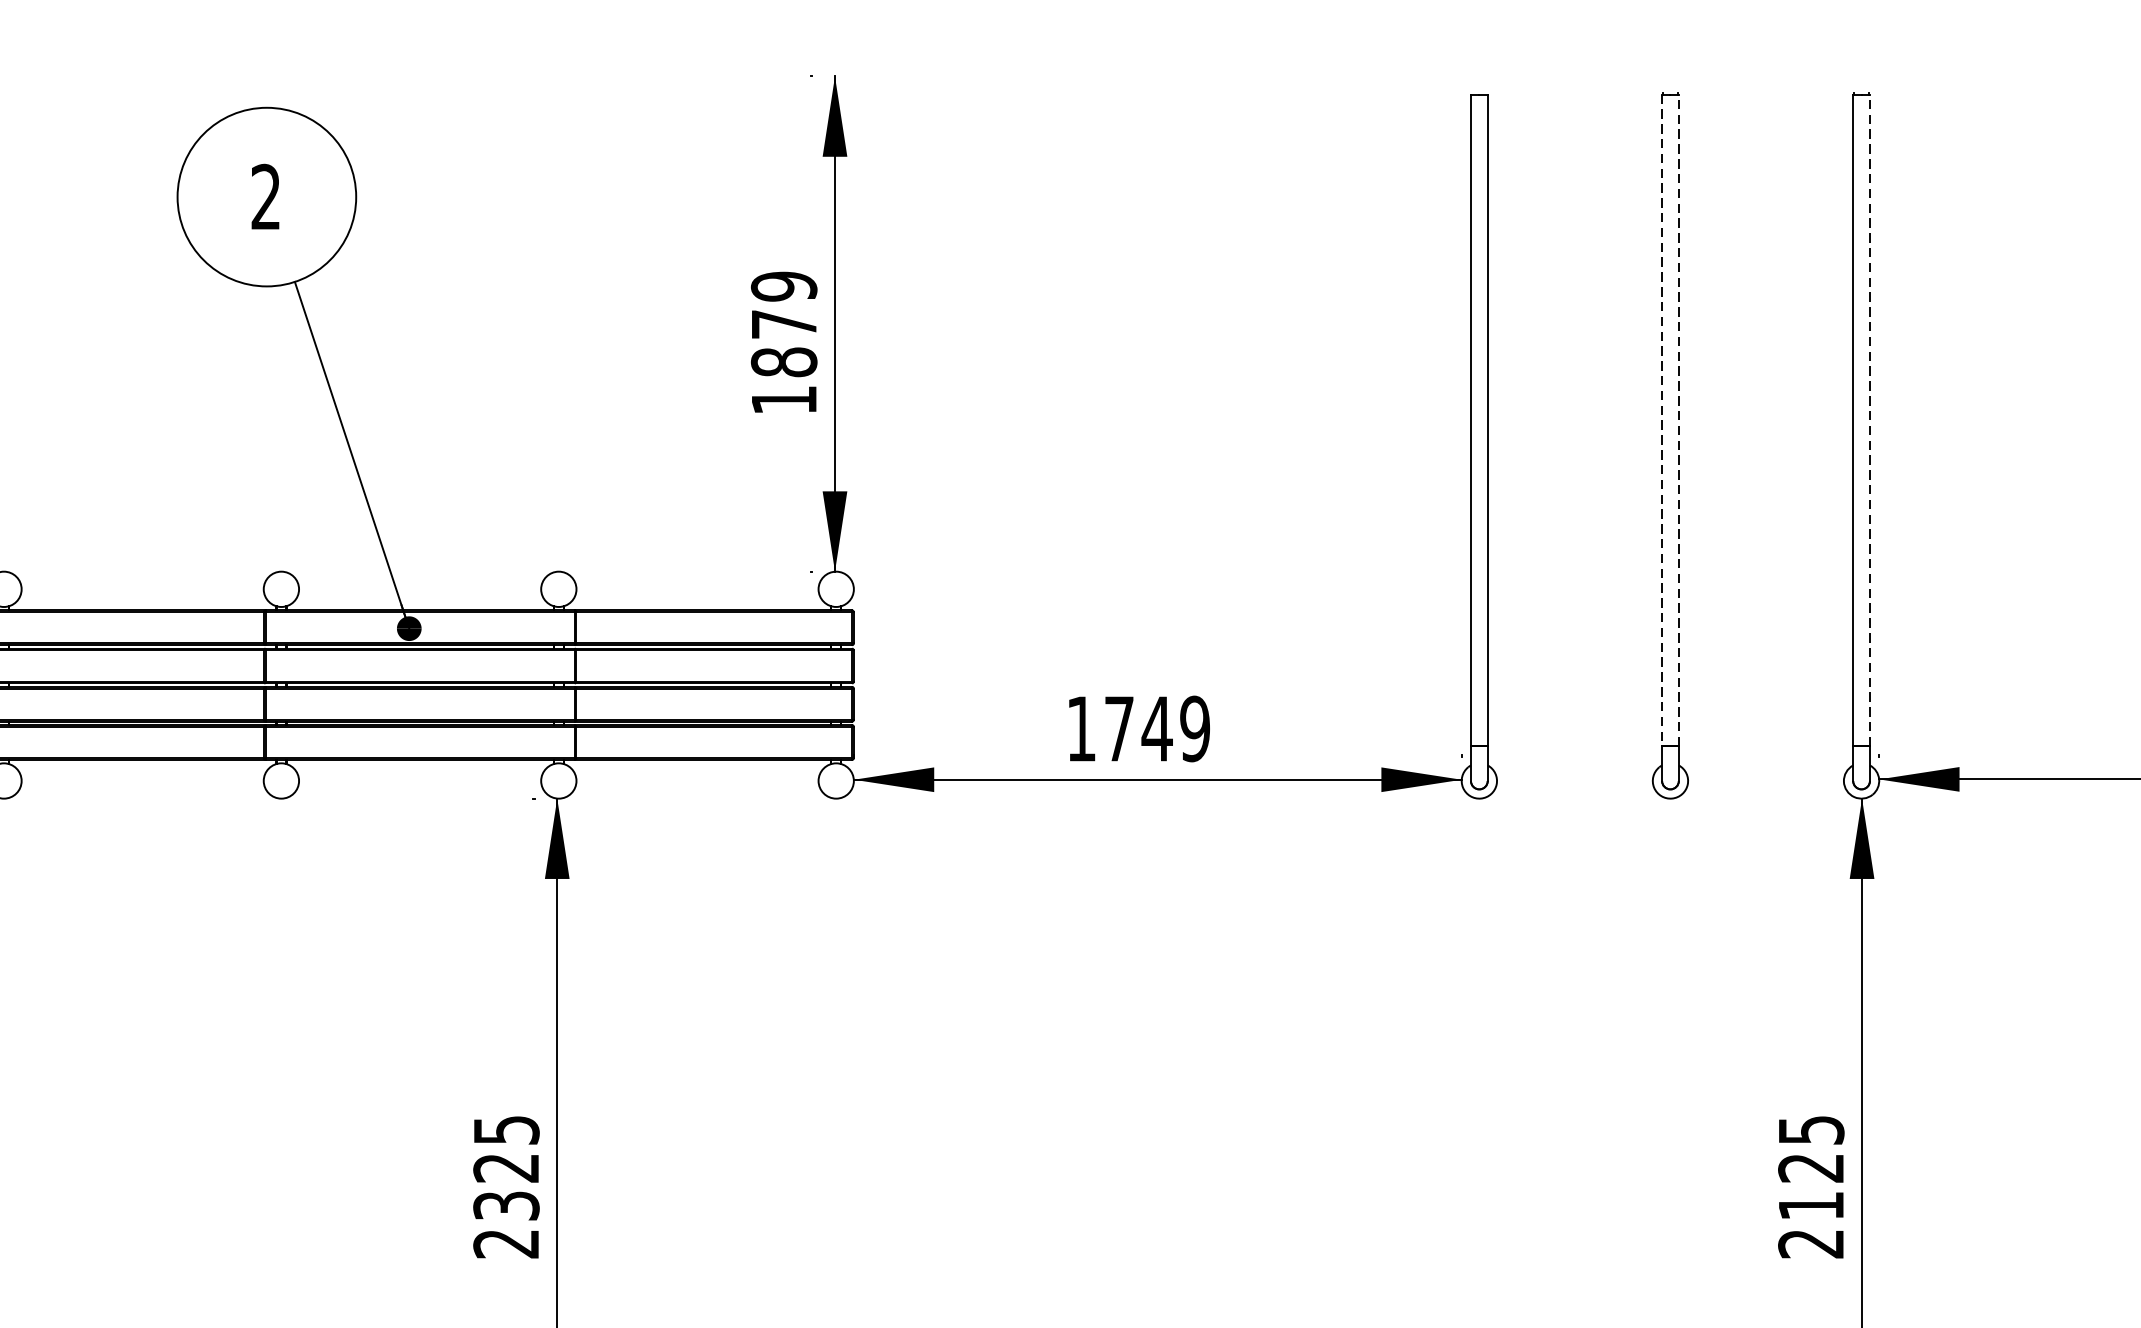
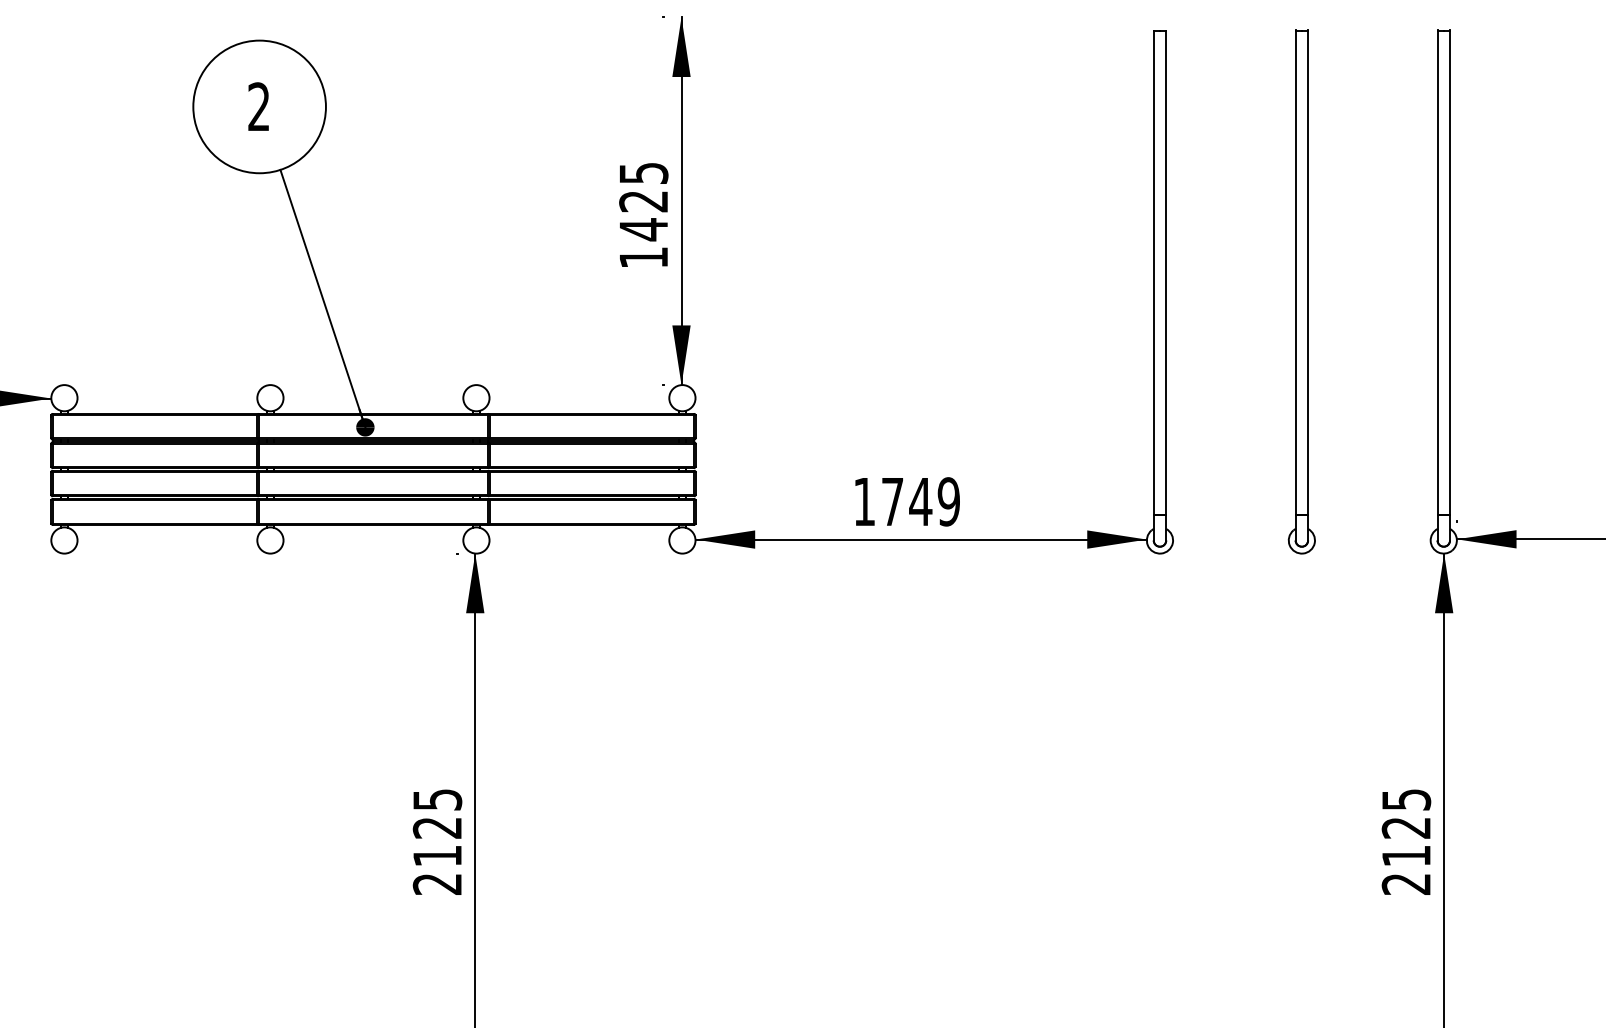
text: (783, 324) -> (643, 201), 1879 -> 1425
line: (1661, 420) -> (1295, 272), dashed -> solid
line: (1679, 420) -> (1308, 272), dashed -> solid
line: (1870, 420) -> (1450, 272), dashed -> solid
text: (506, 1205) -> (437, 855), 2325 -> 2125

